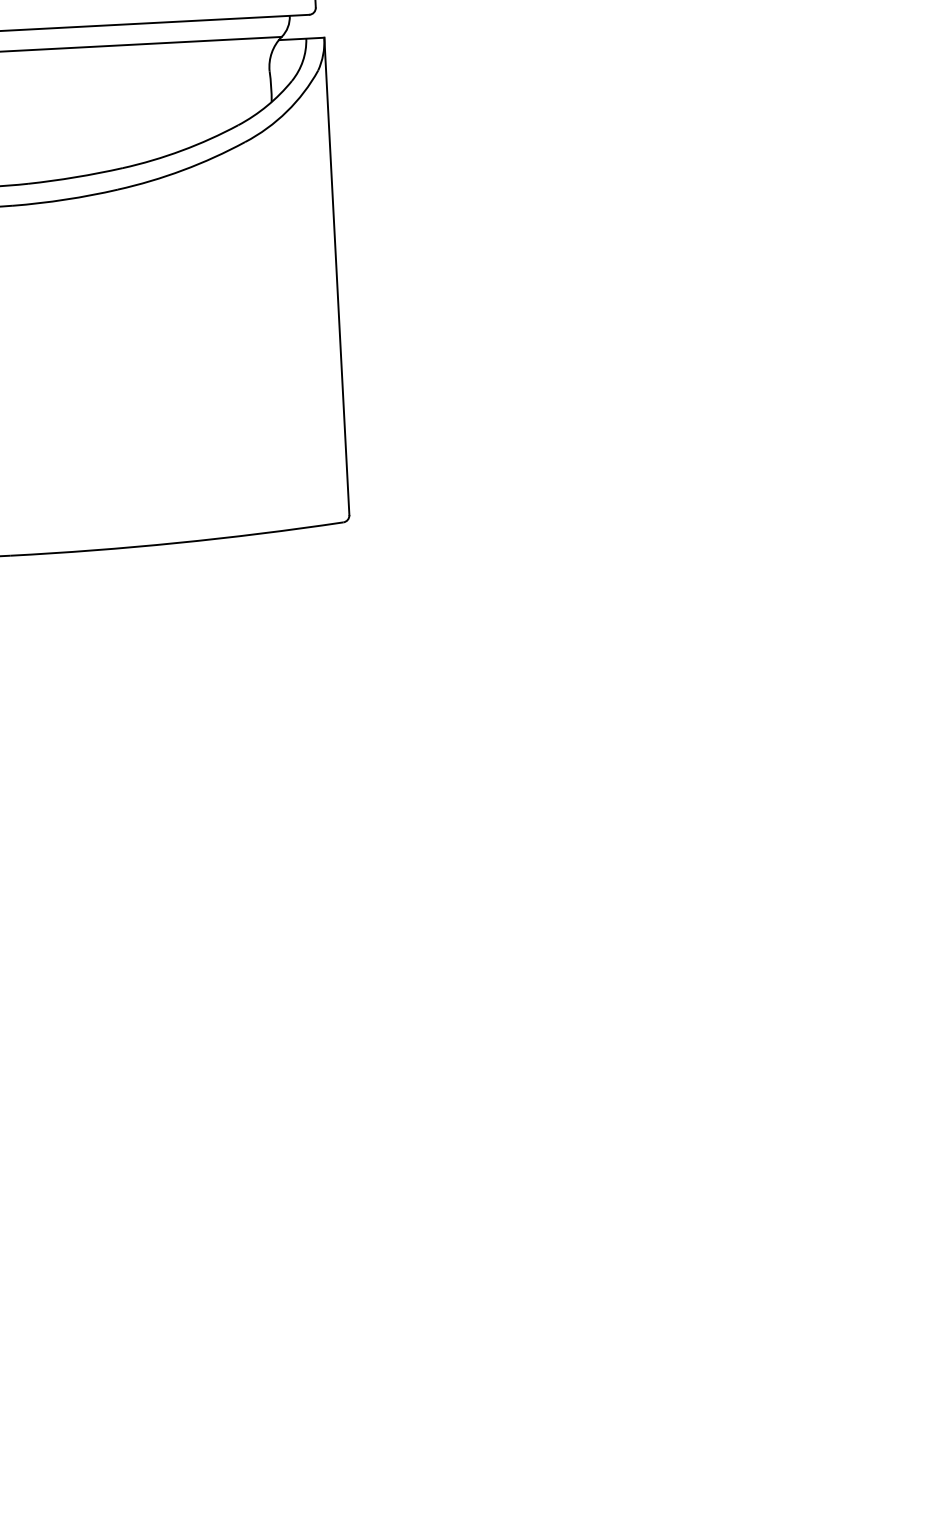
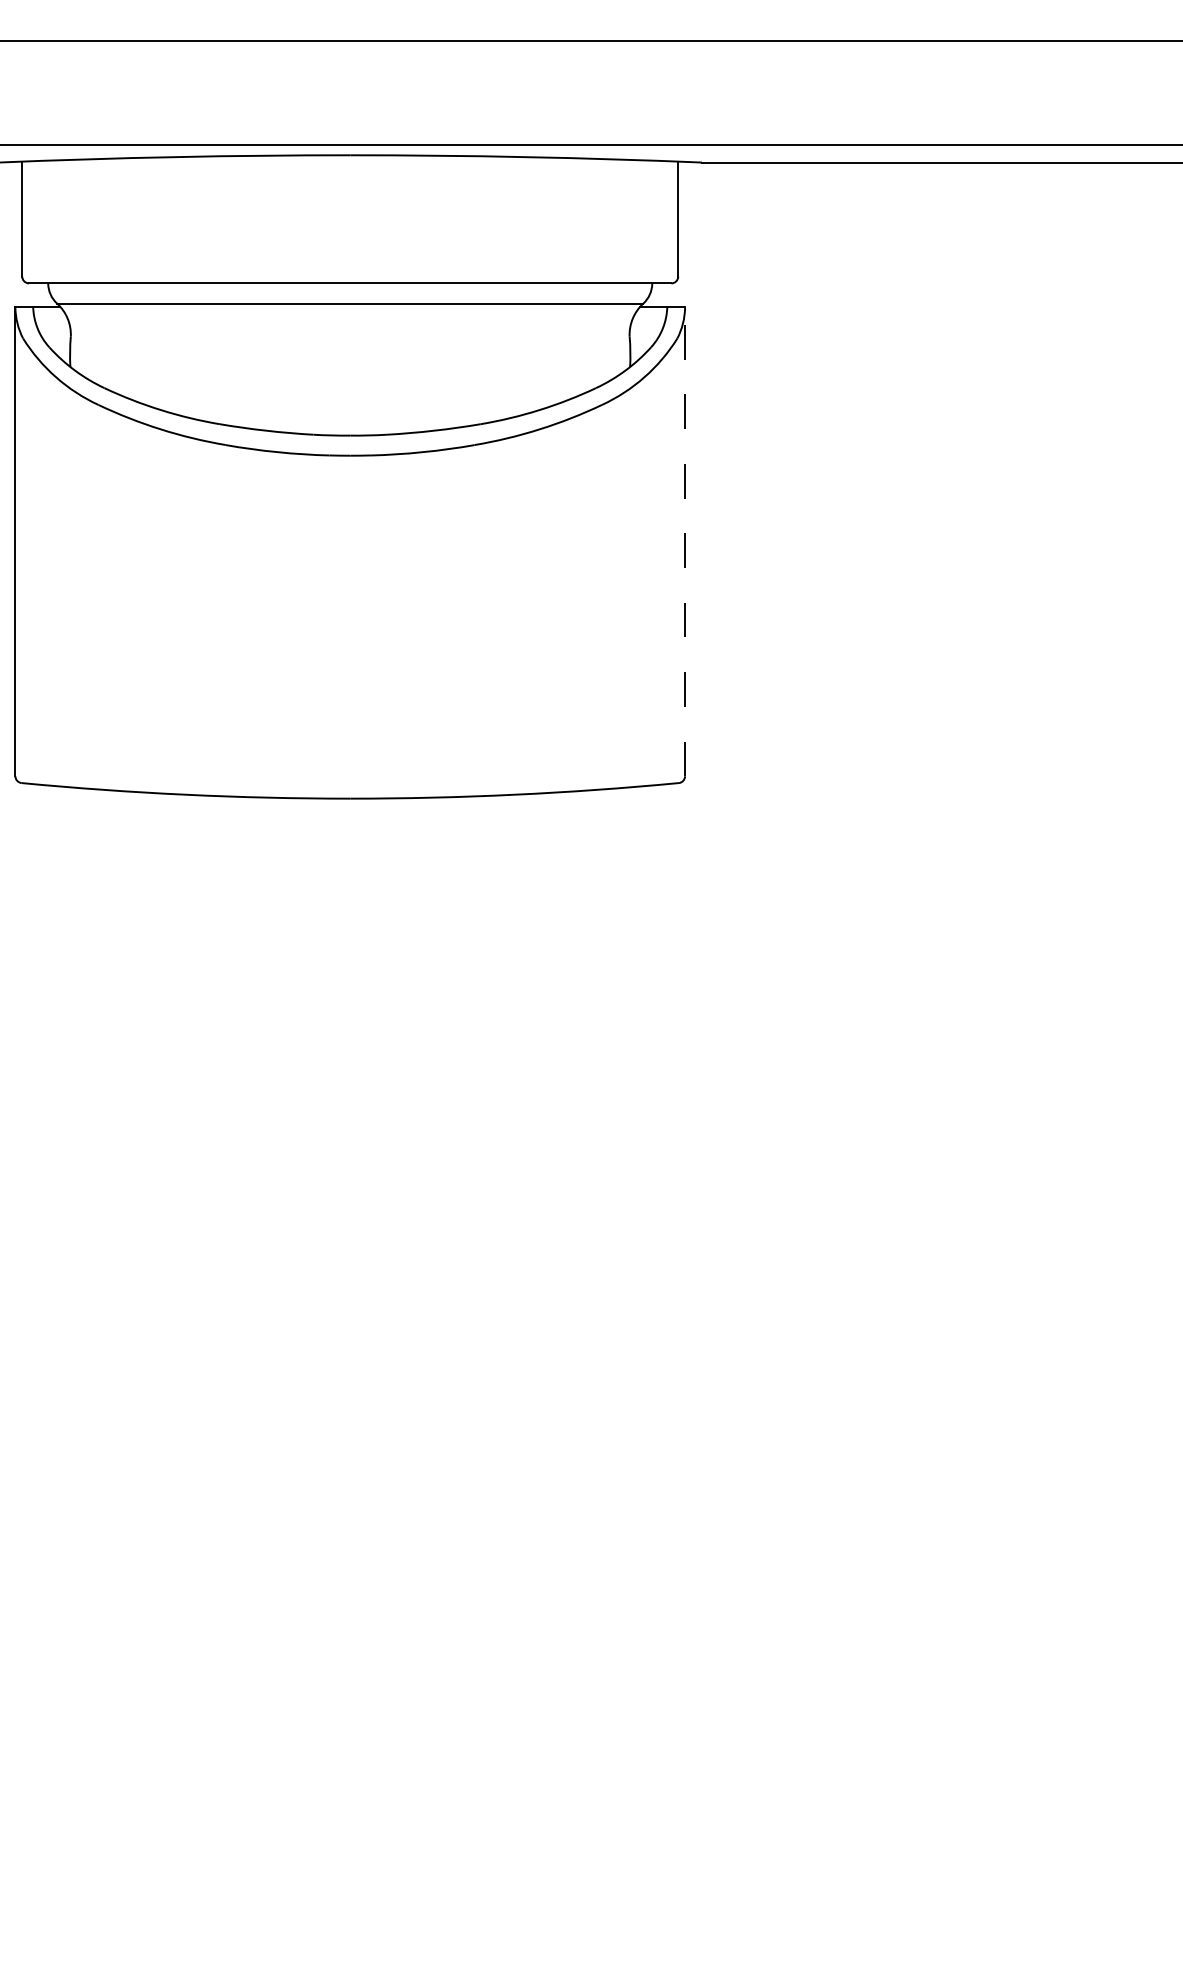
line: (337, 276) -> (685, 541), solid -> dashed

